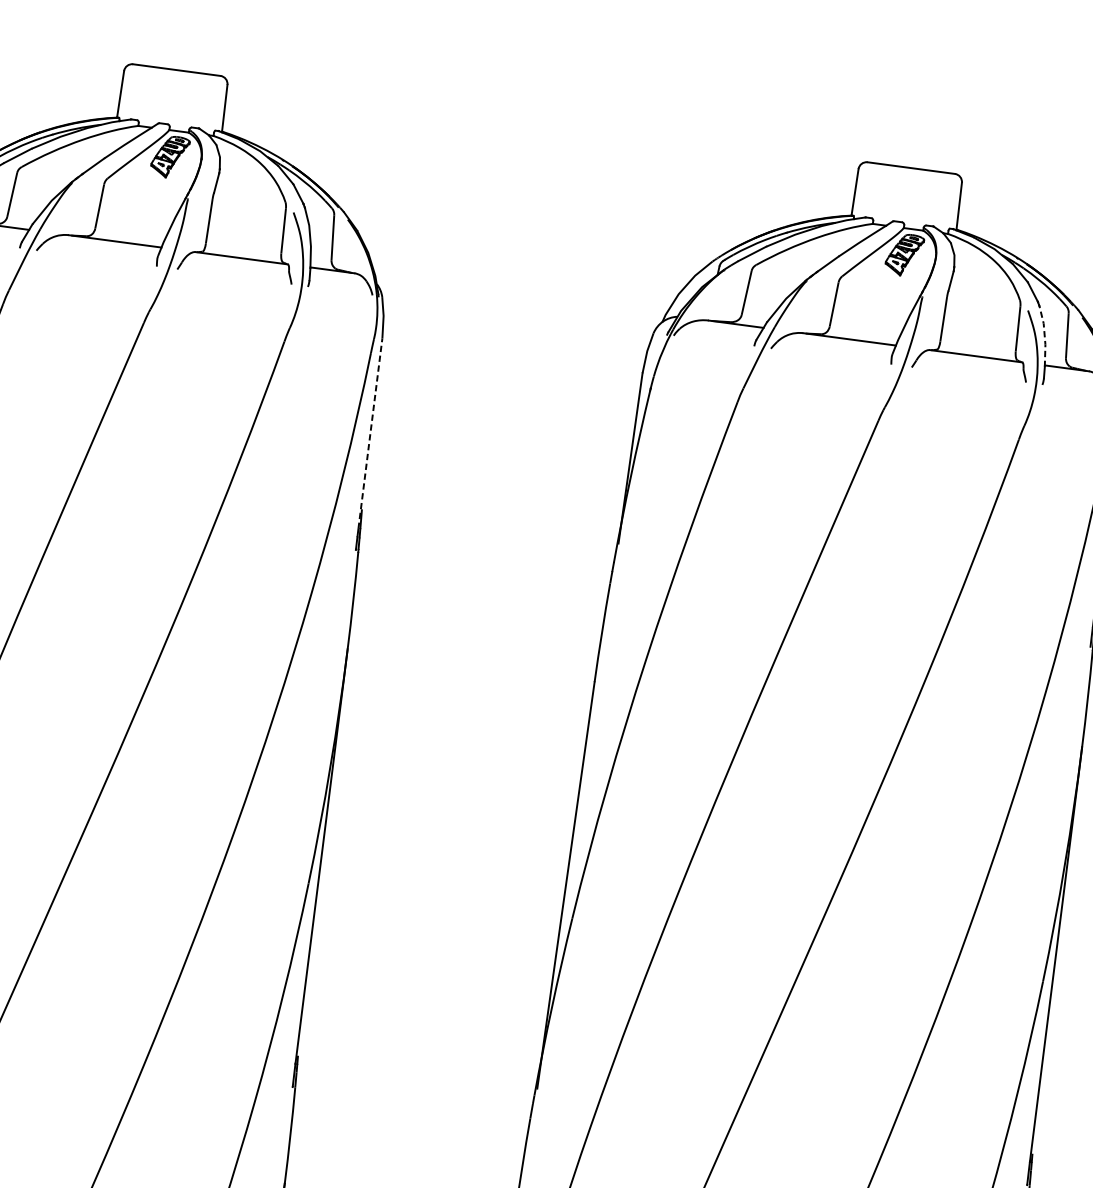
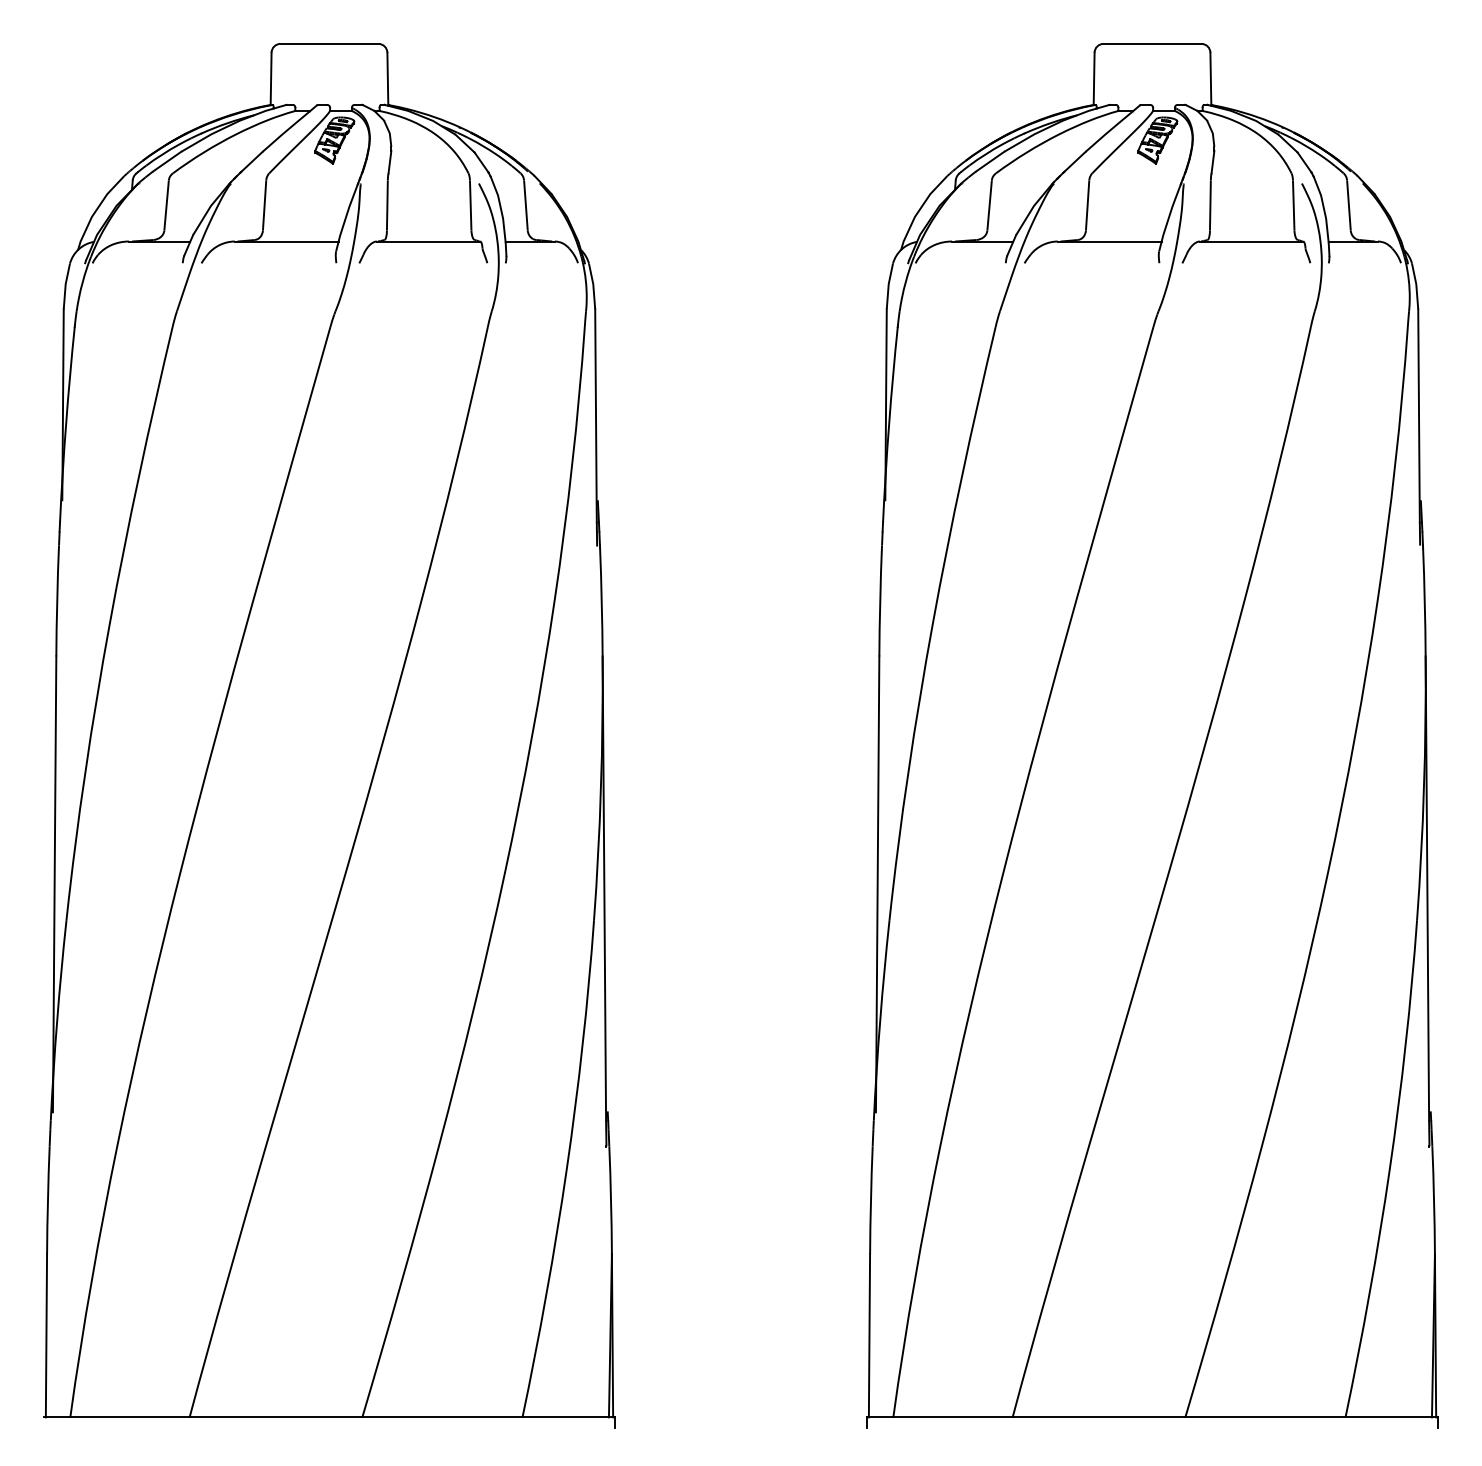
line: (1045, 335) -> (1324, 208), dashed -> solid
line: (370, 433) -> (596, 415), dashed -> solid

